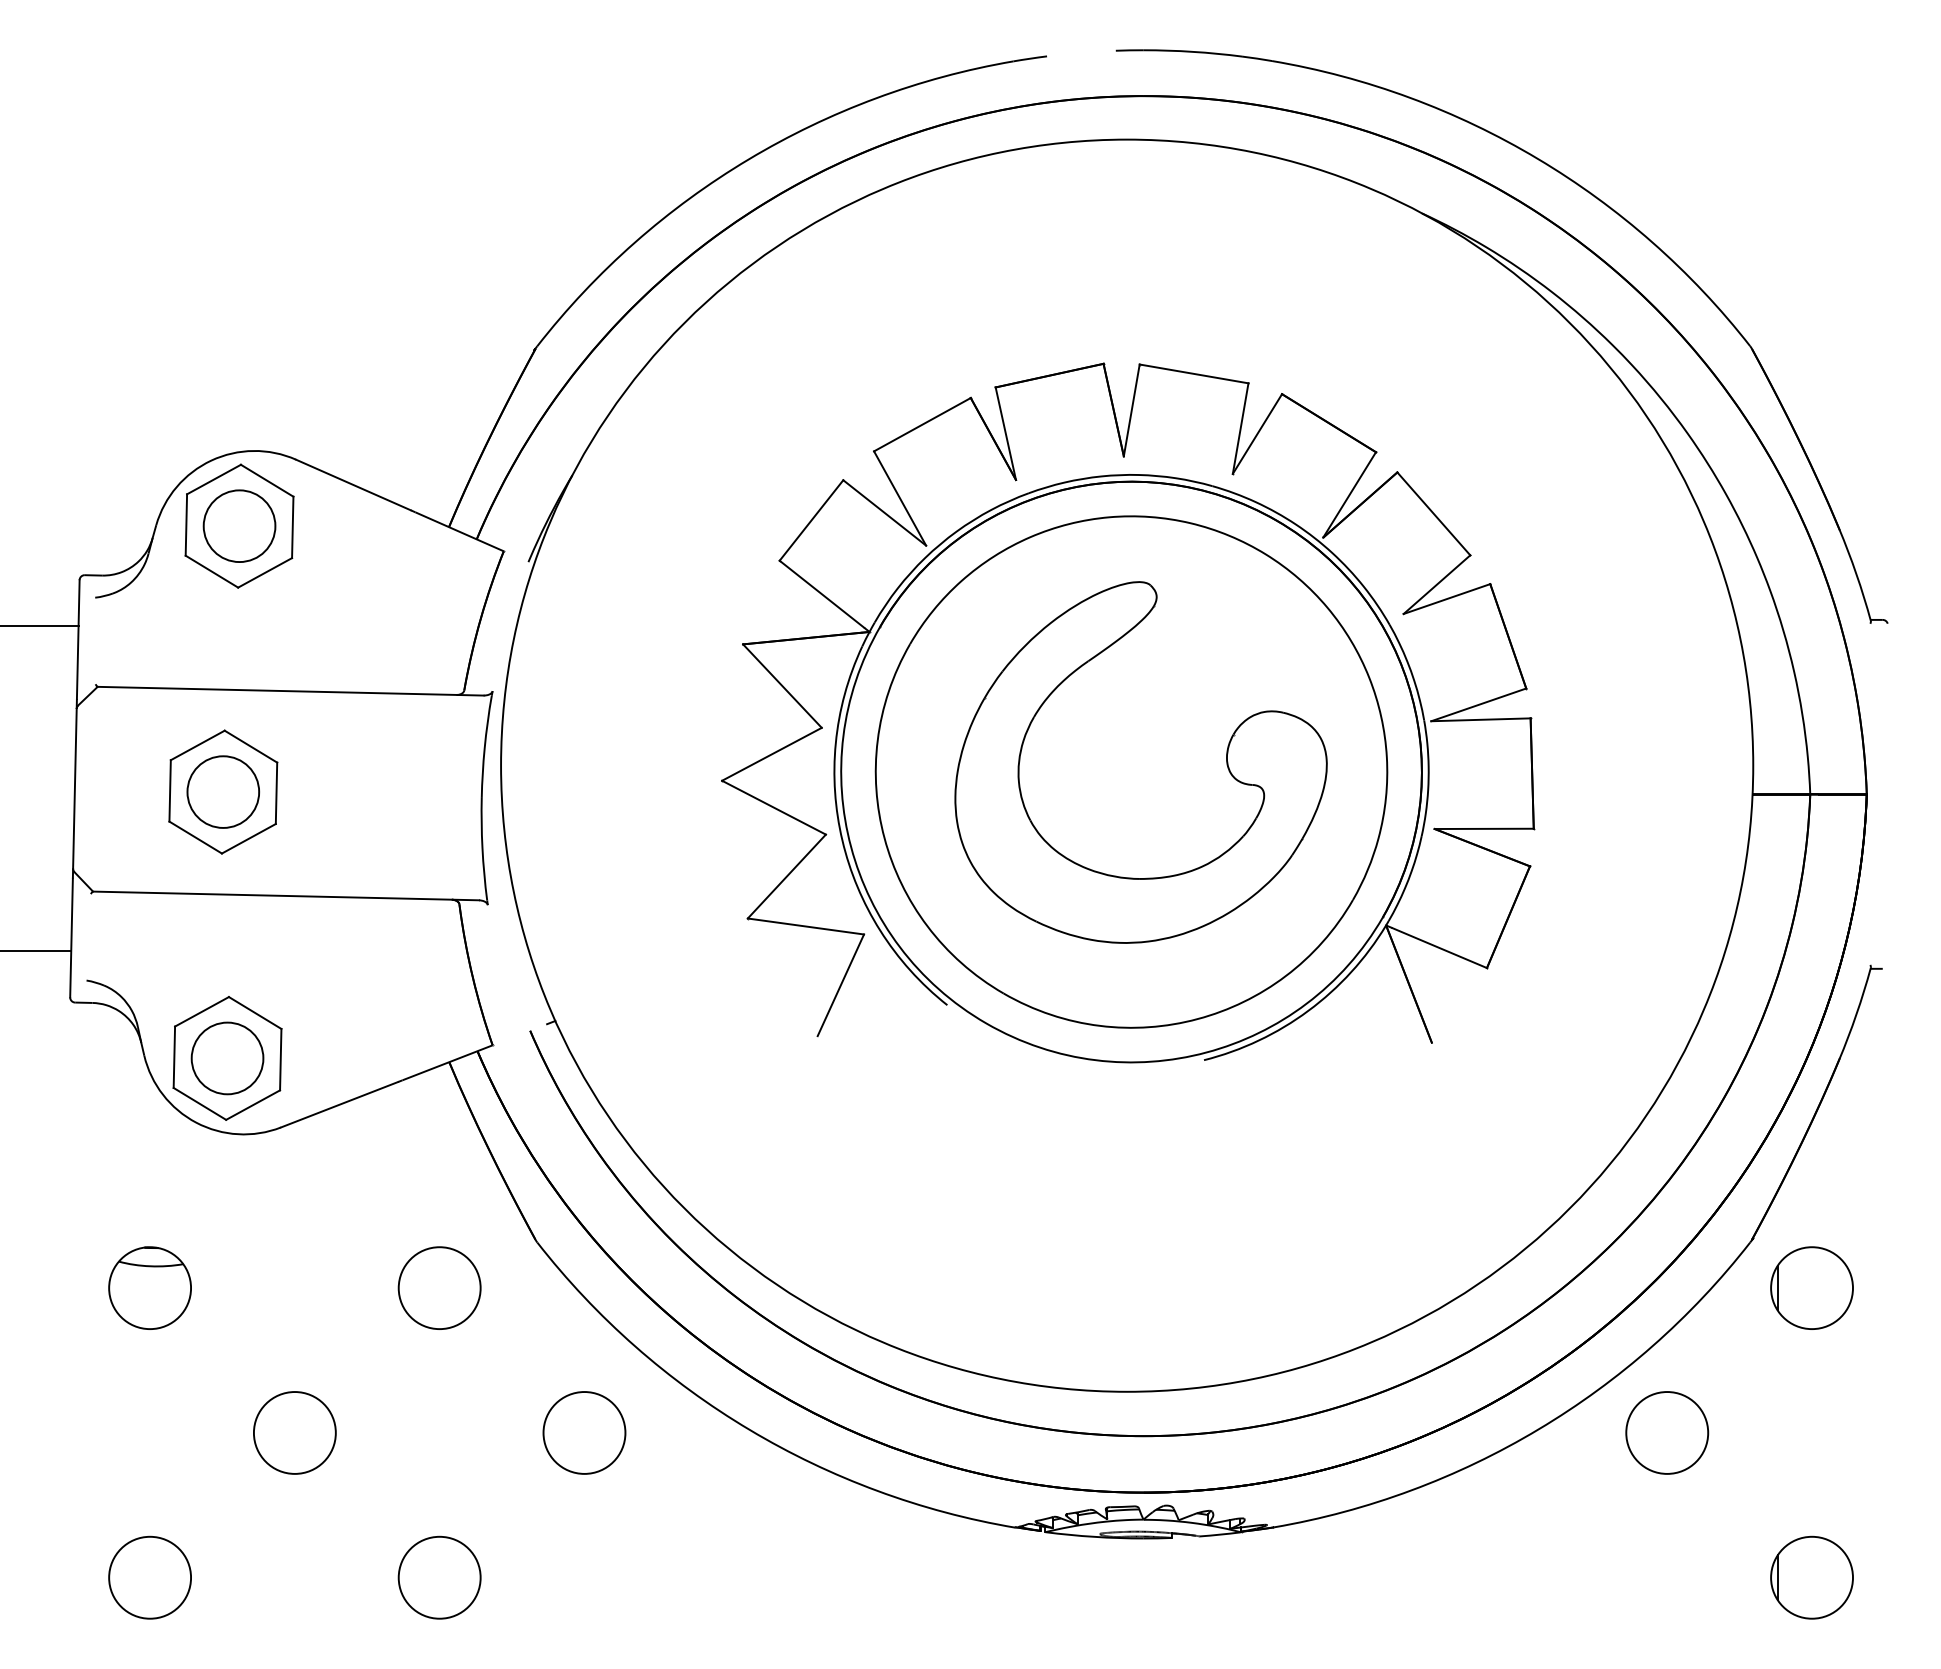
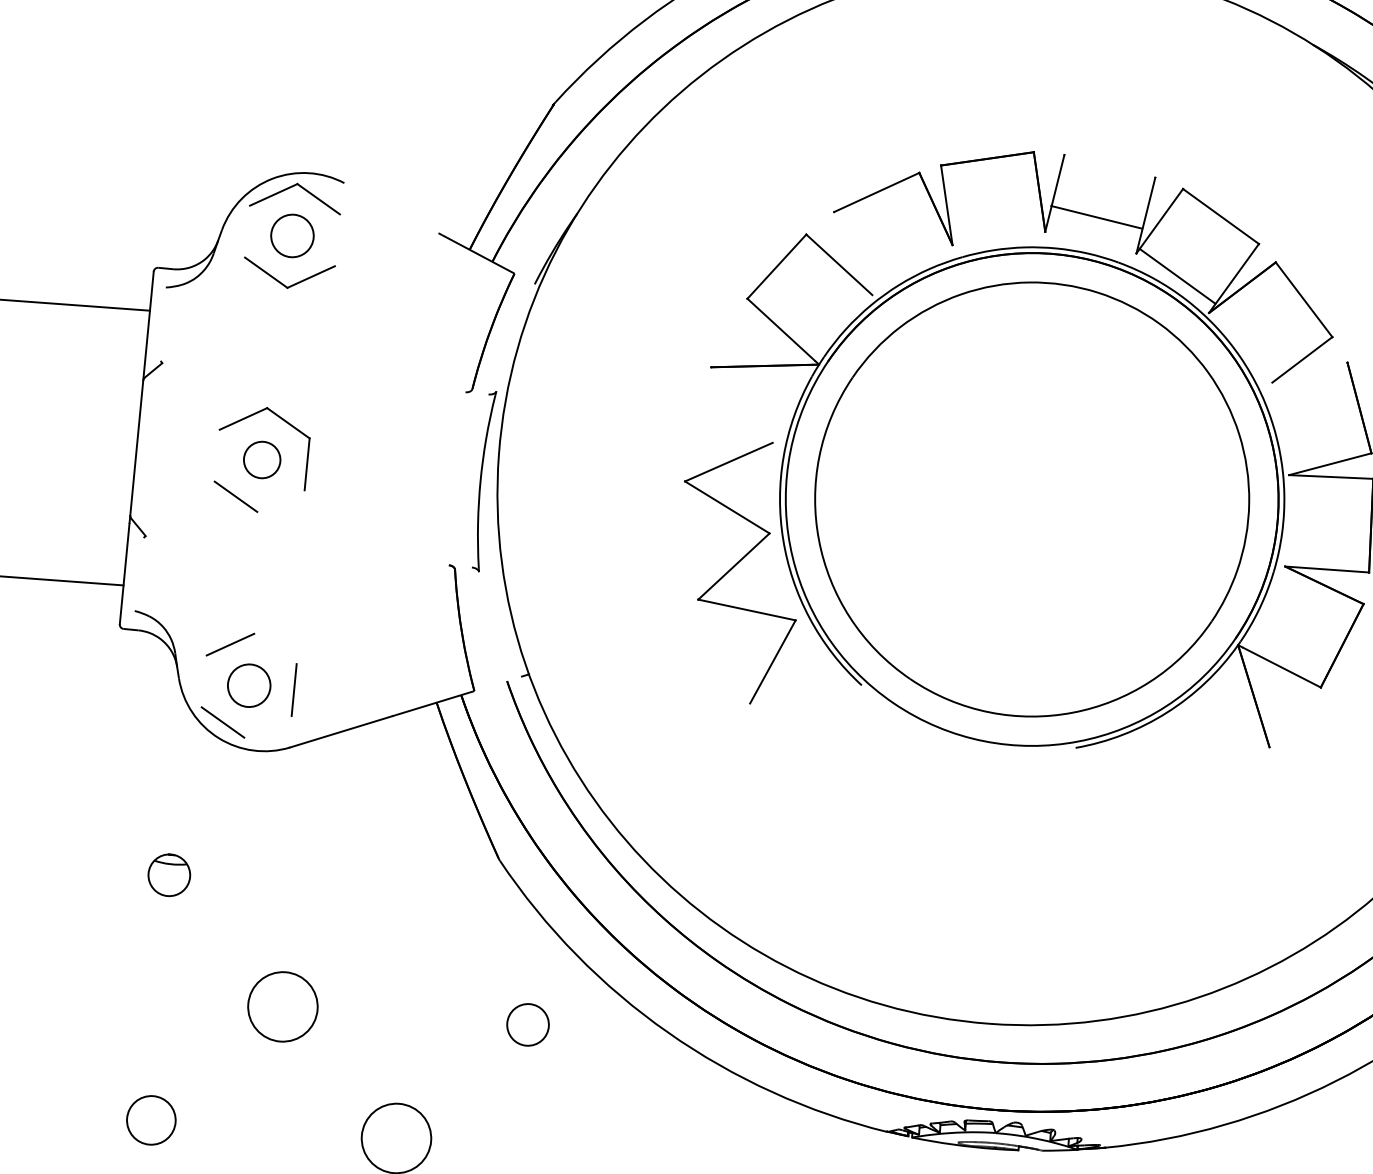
line: (1193, 373) -> (1096, 216), moved
line: (1329, 423) -> (1177, 276), moved
line: (353, 484) -> (391, 207), removed
line: (900, 498) -> (853, 253), removed
line: (186, 524) -> (247, 231), removed
circle: (239, 526) -> (292, 236), size x0.7
line: (292, 527) -> (337, 240), removed
line: (1446, 599) -> (1309, 373), removed
line: (782, 685) -> (742, 404), removed
line: (290, 690) -> (325, 378), removed
part: (1226, 762) -> (1113, 497), removed
line: (169, 790) -> (216, 455), removed
circle: (223, 791) -> (262, 459), size x0.6
line: (248, 838) -> (280, 500), removed
line: (286, 895) -> (309, 551), removed
line: (254, 1012) -> (274, 648), removed
line: (174, 1056) -> (204, 680), removed
circle: (227, 1058) -> (249, 685), size x0.7
line: (253, 1104) -> (268, 726), removed
part: (149, 1287) -> (168, 874), size x0.6
circle: (439, 1287) -> (414, 892), removed
circle: (584, 1432) -> (528, 1024), size x0.6
circle: (149, 1577) -> (150, 1120), size x0.7

